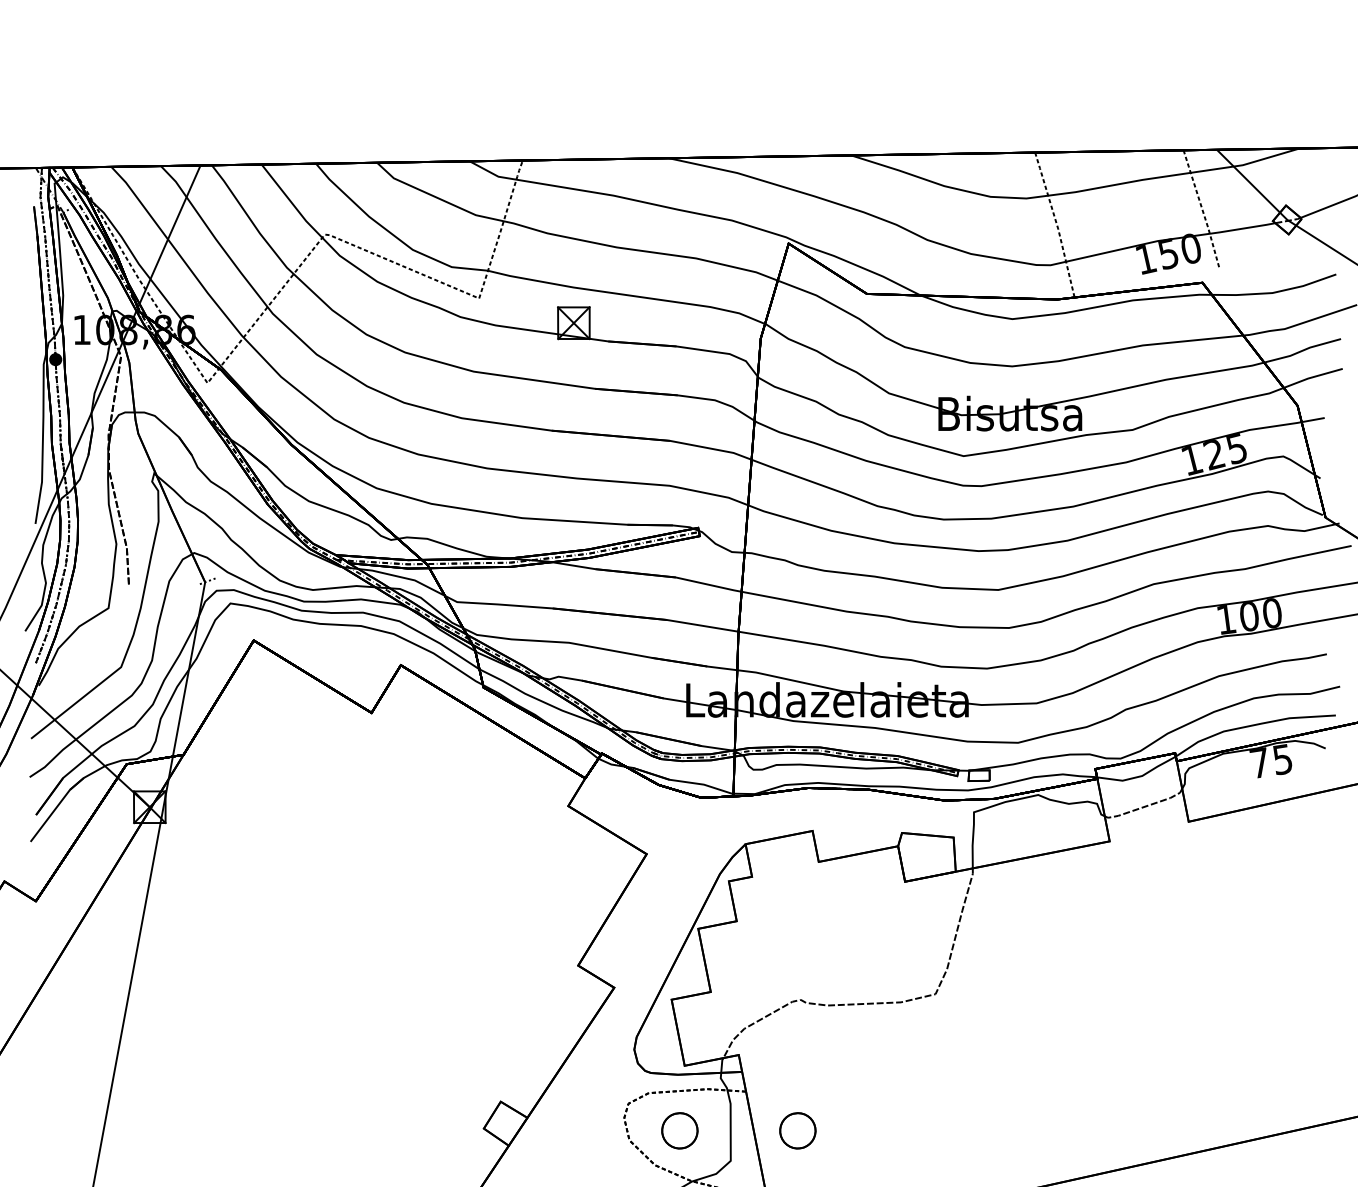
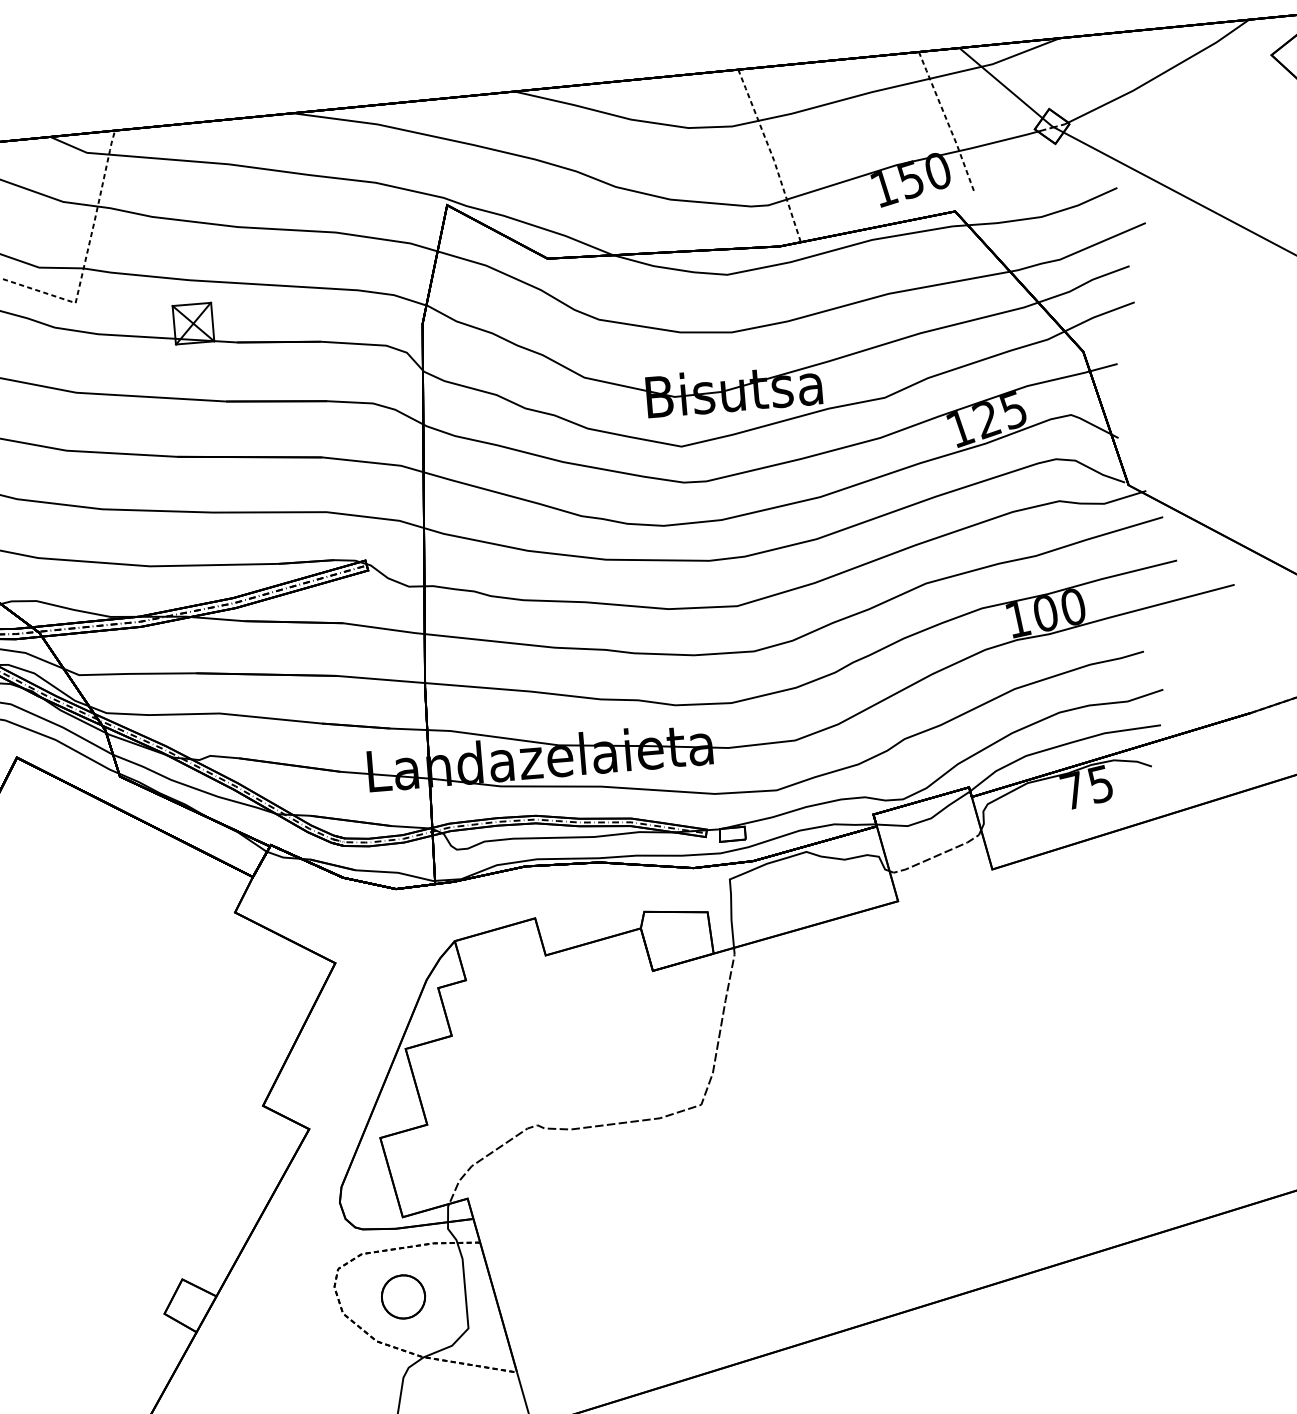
part: (797, 1130) -> (546, 1284), removed

